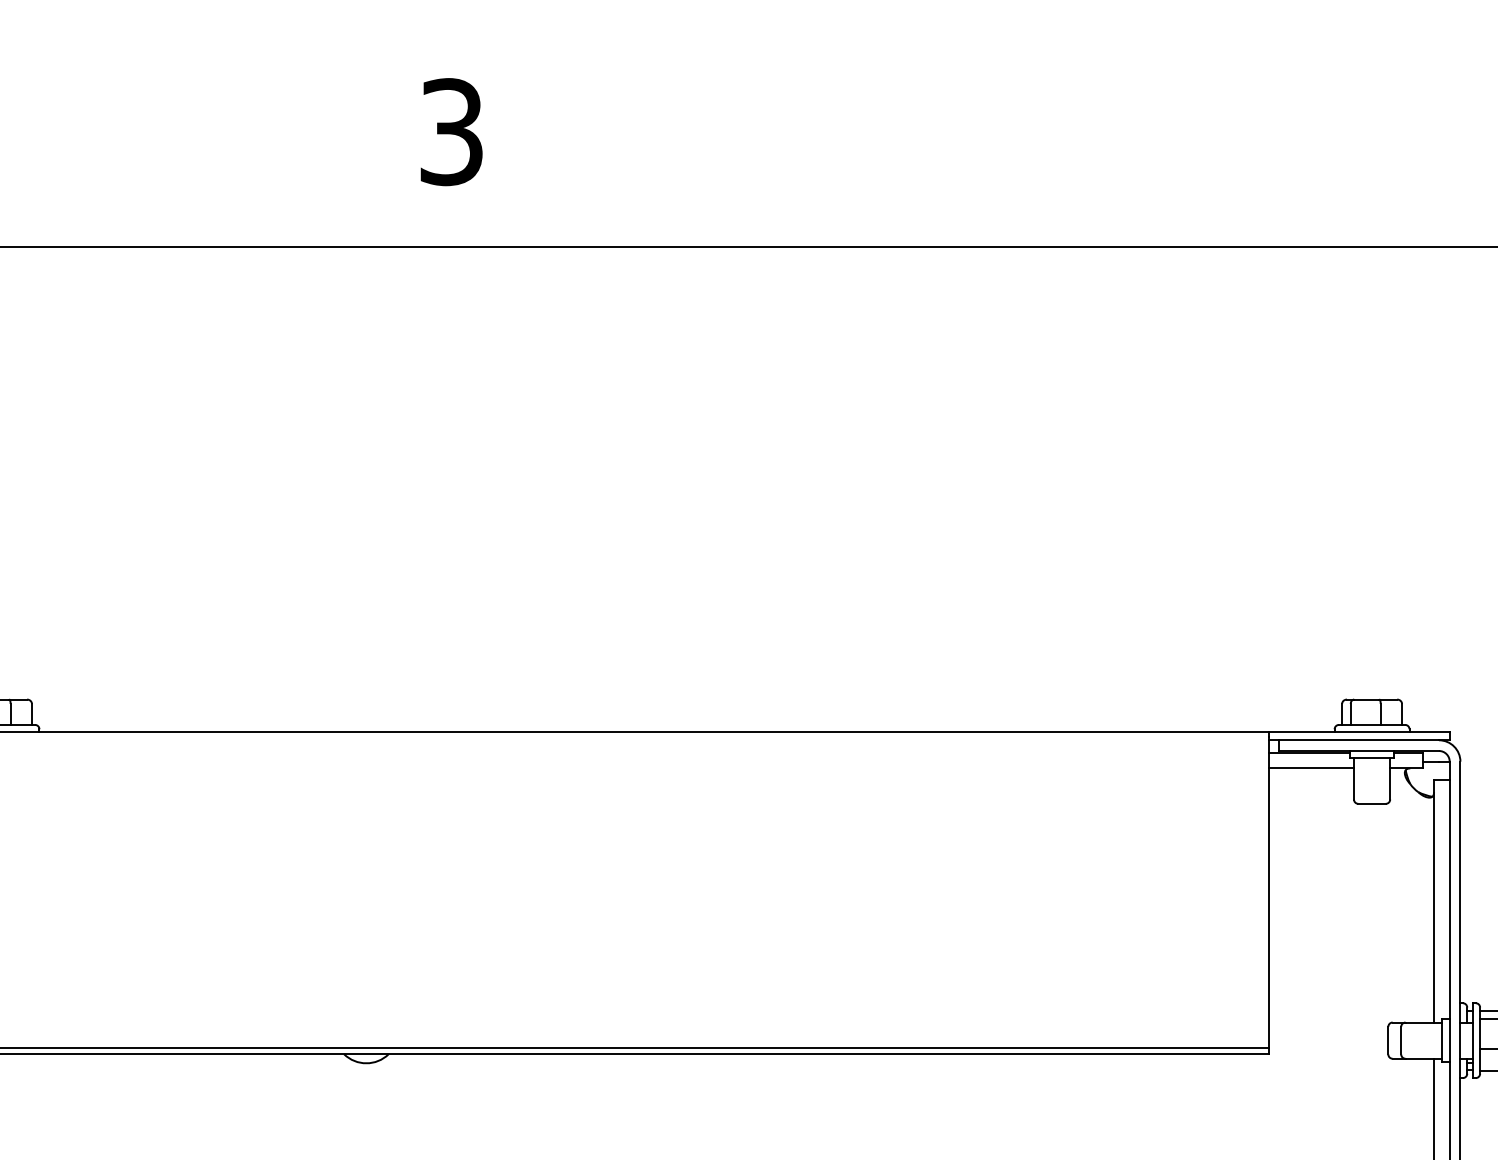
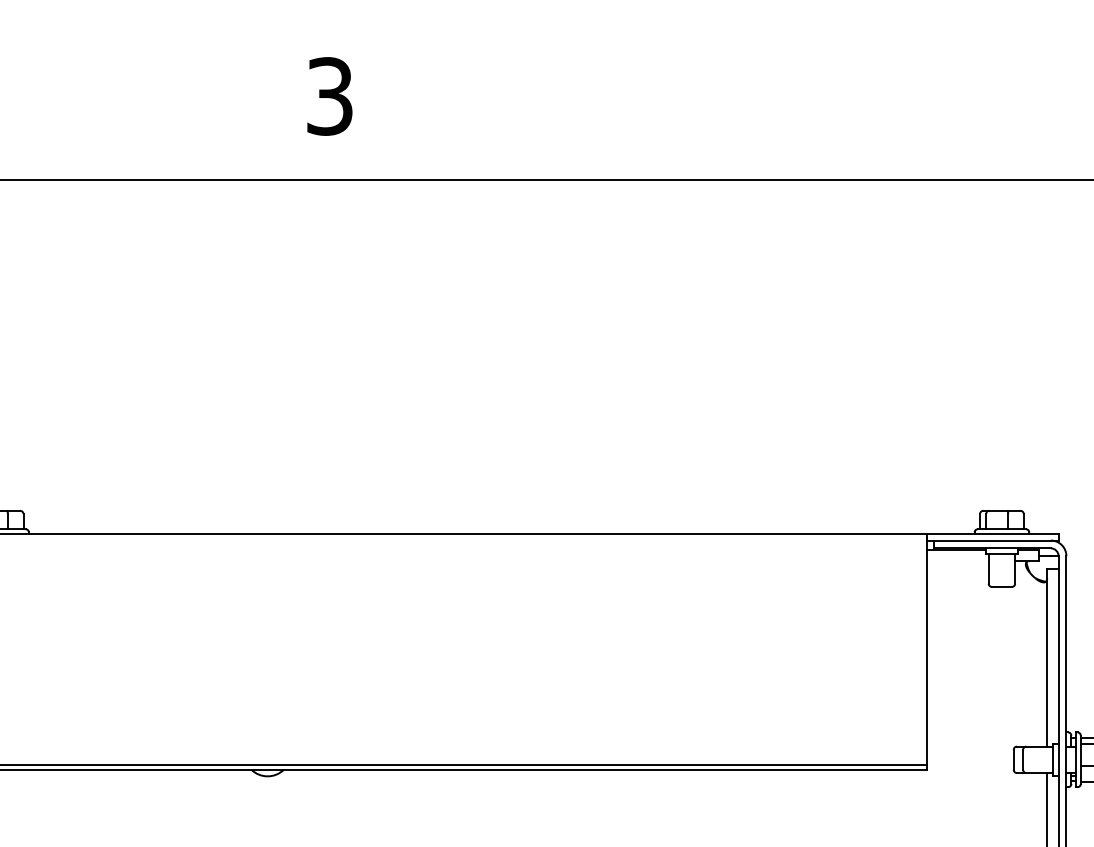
line: (1311, 768) -> (957, 561), removed

